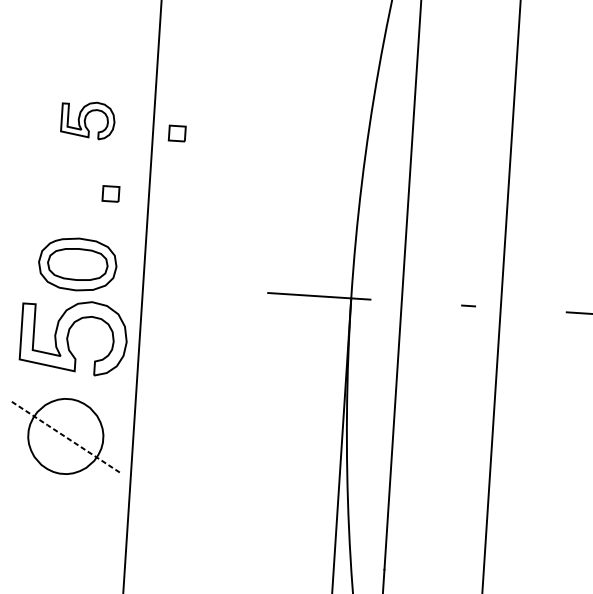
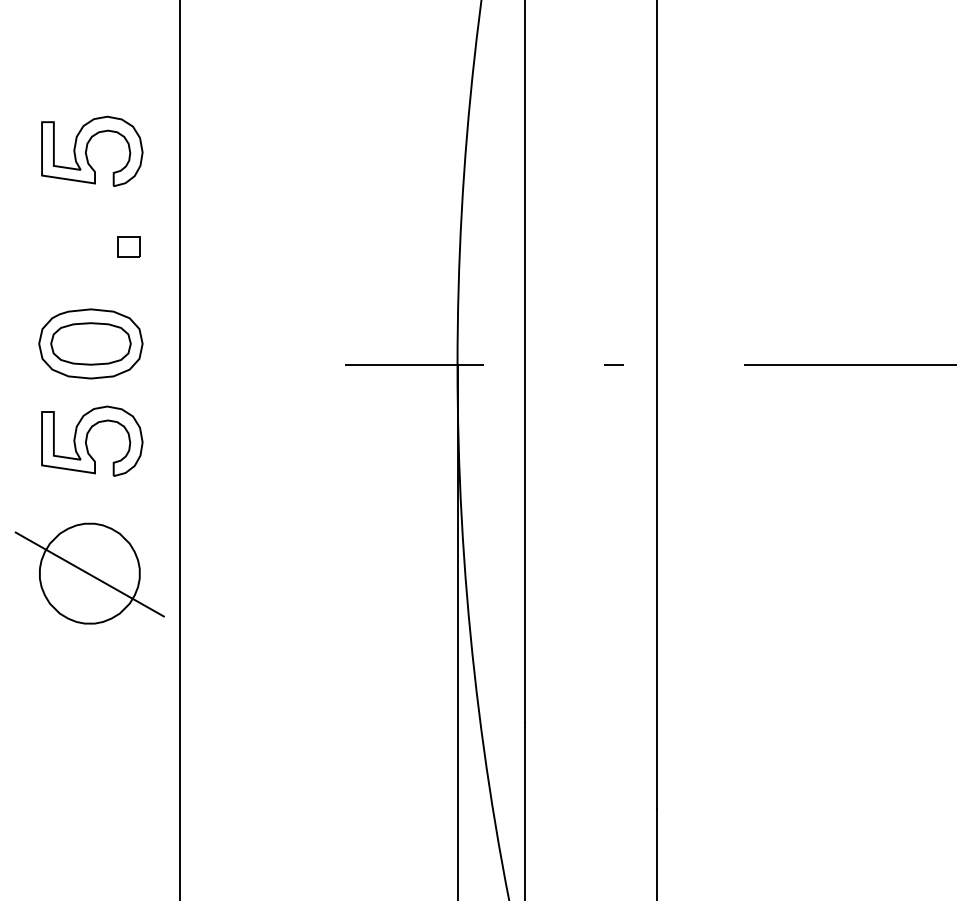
part: (88, 120) -> (92, 151), size x1.43
part: (176, 132) -> (211, 160), removed
part: (74, 336) -> (92, 440), size x0.71
line: (65, 437) -> (89, 574), dashed -> solid

